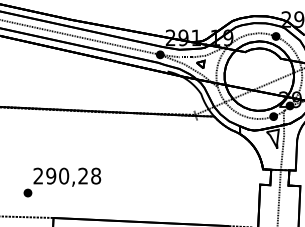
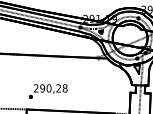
text: (60, 182) -> (47, 91), moved

